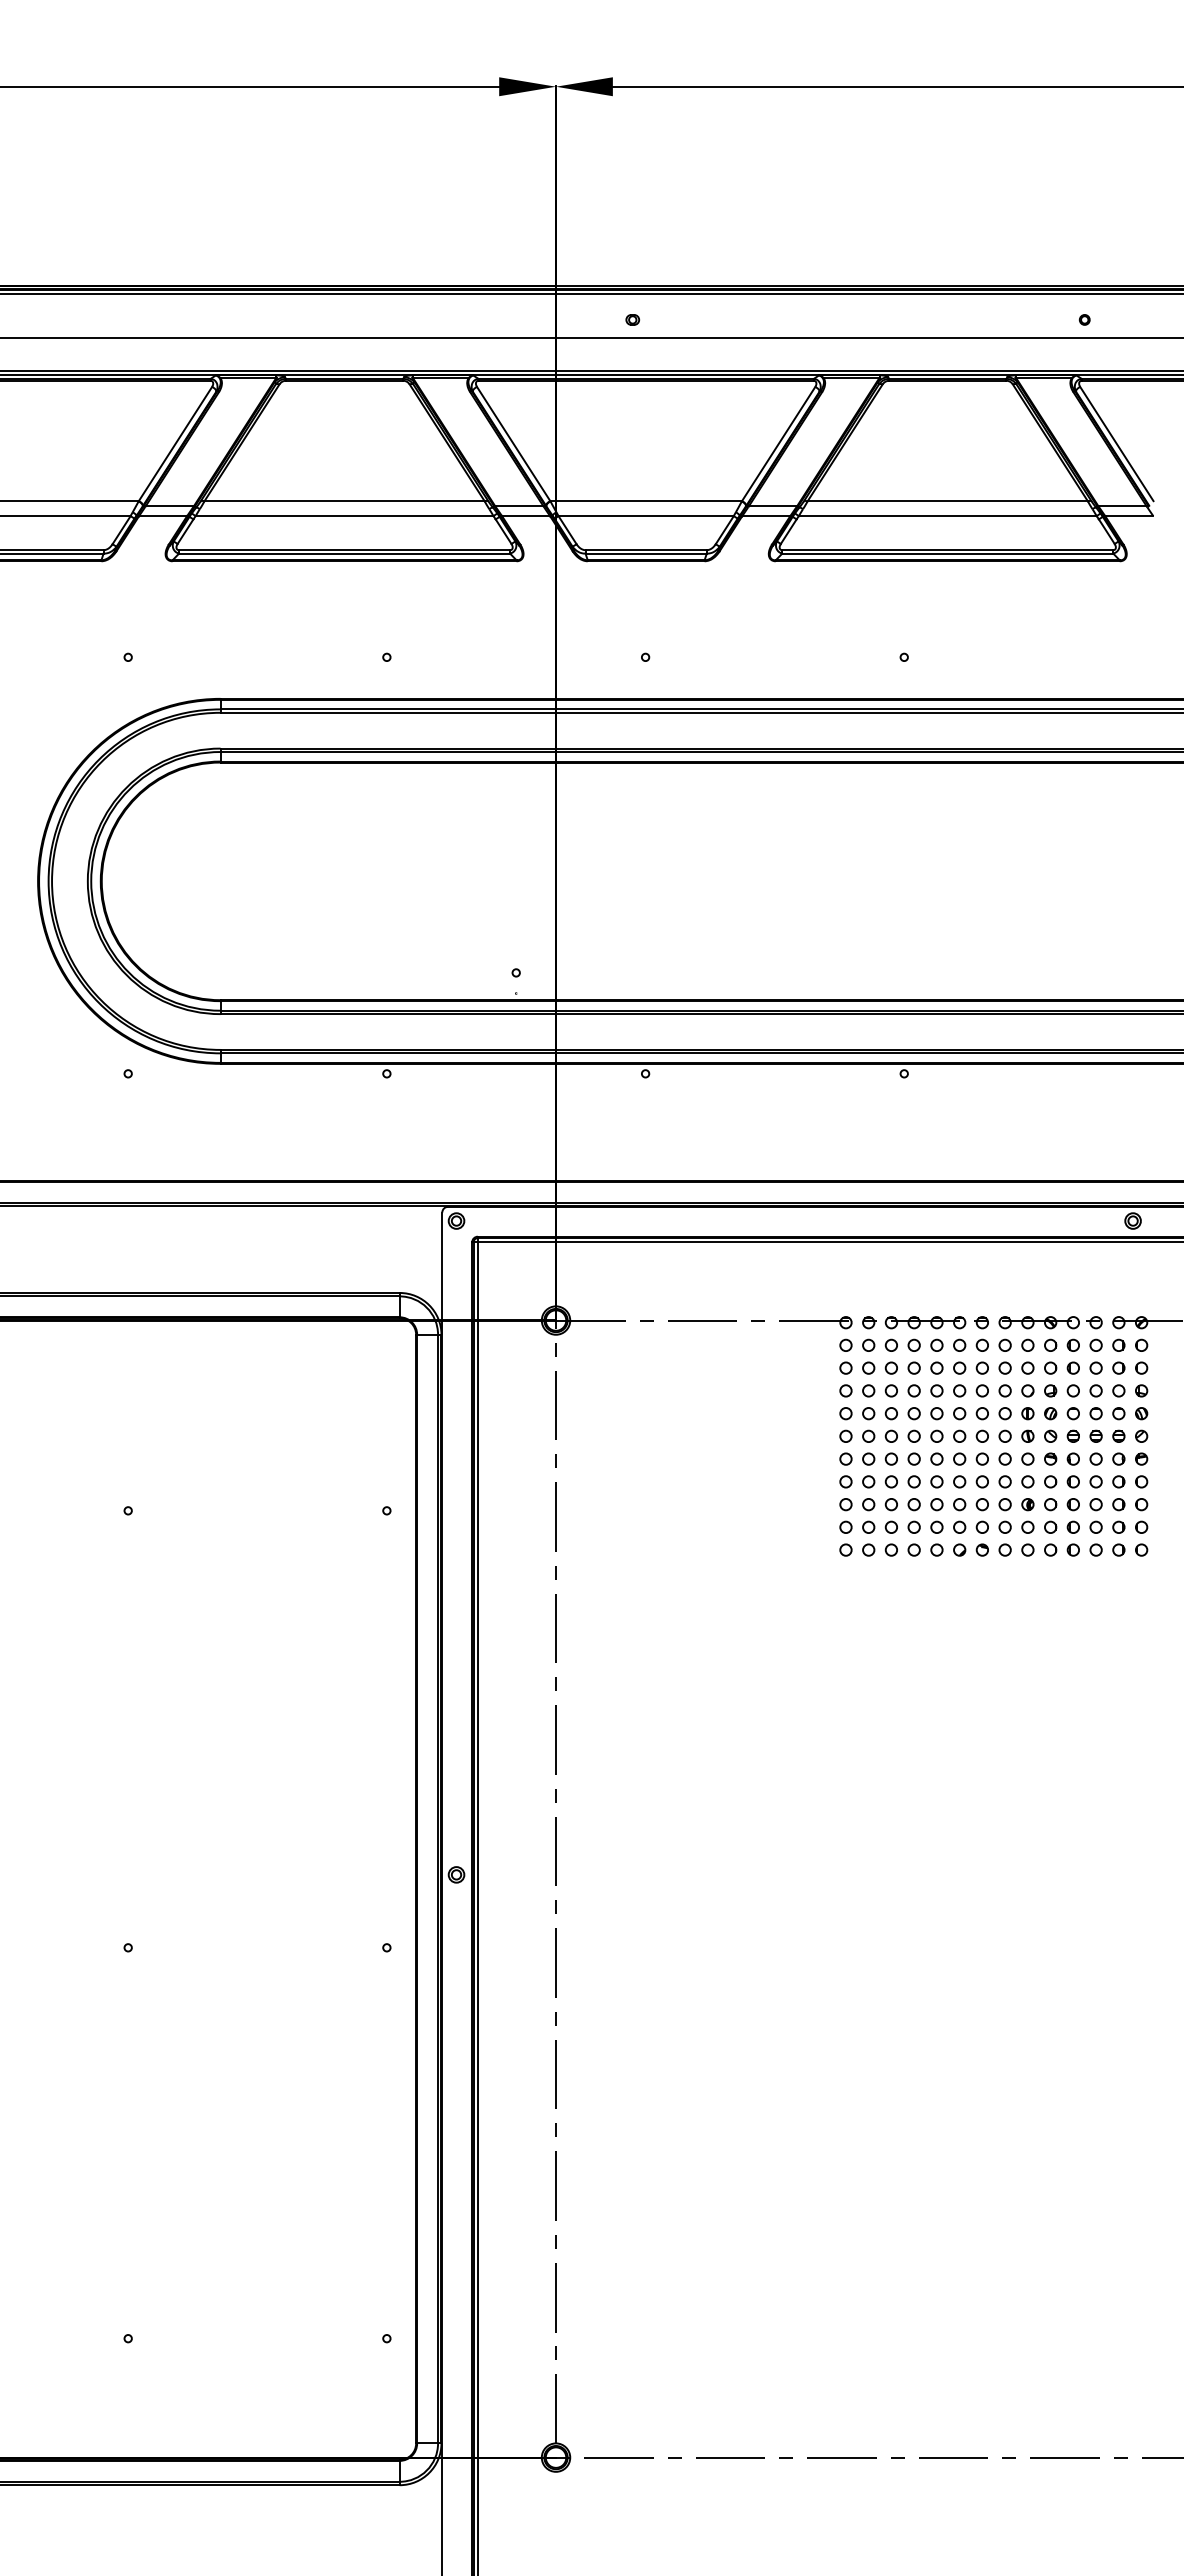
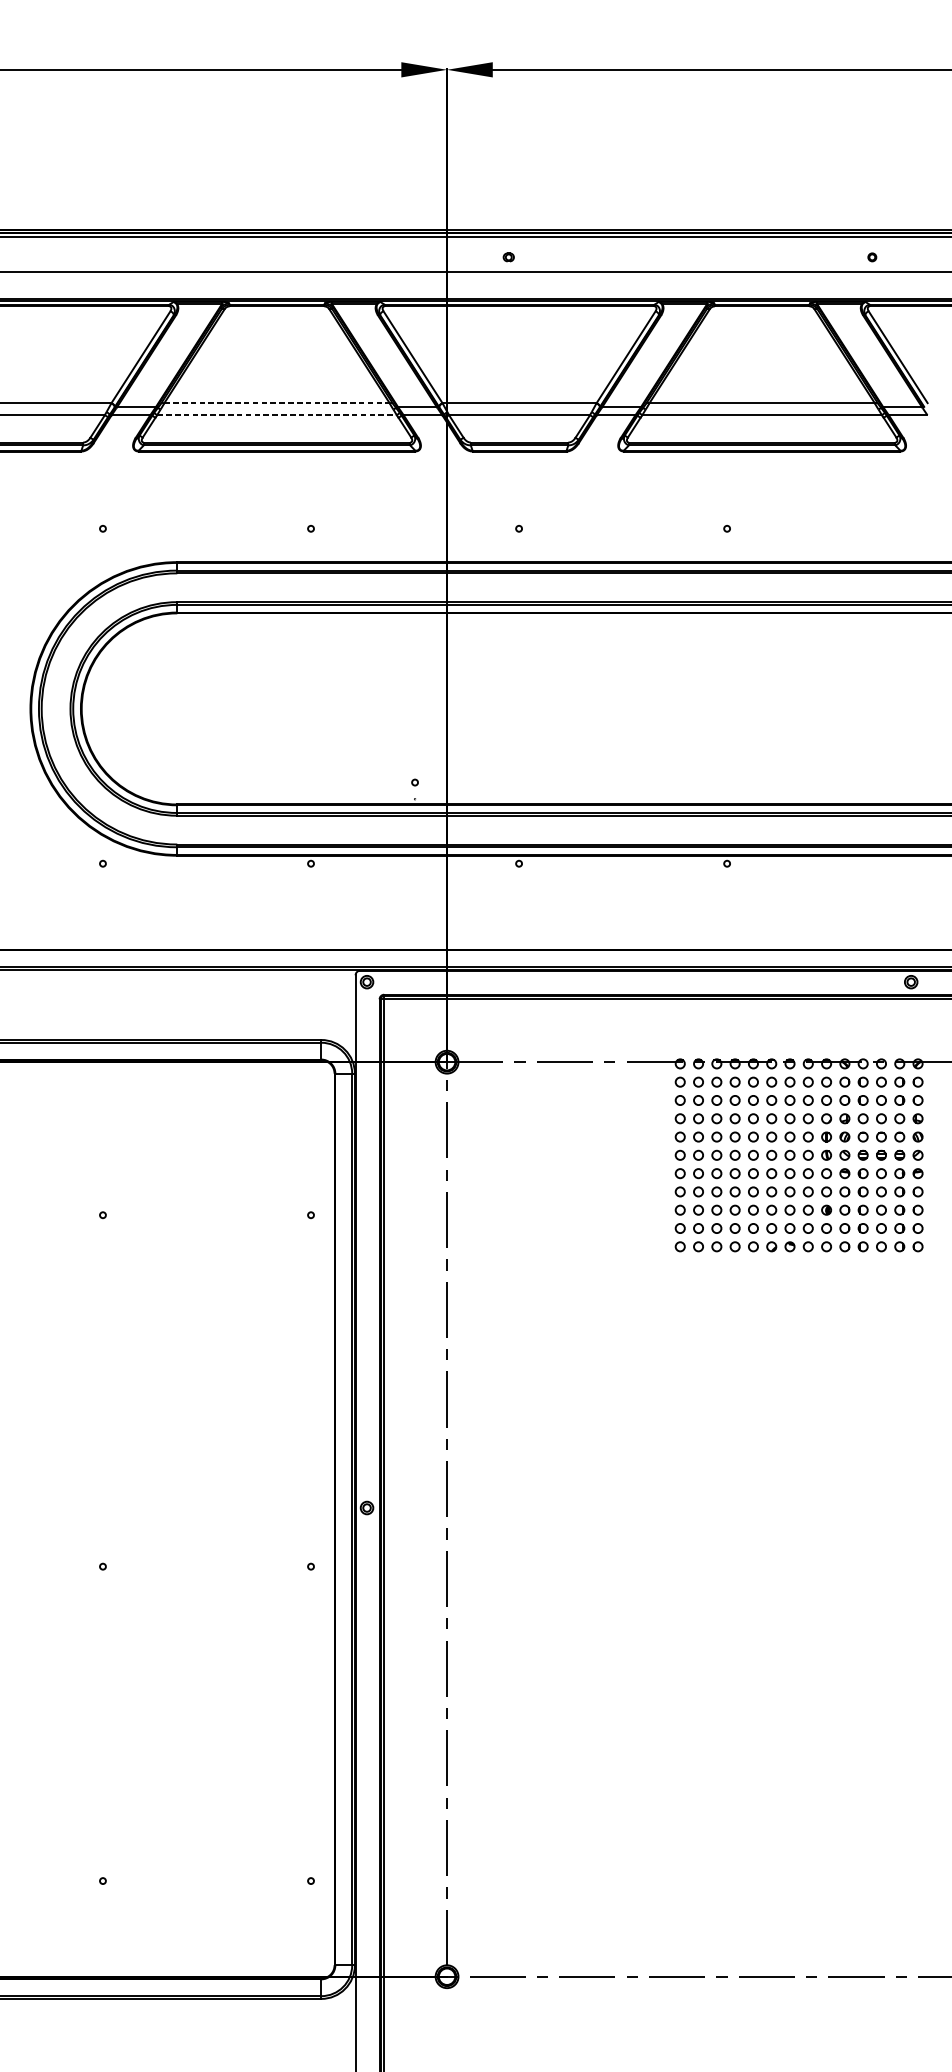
line: (345, 501) -> (277, 403), solid -> dashed
line: (344, 516) -> (276, 415), solid -> dashed

